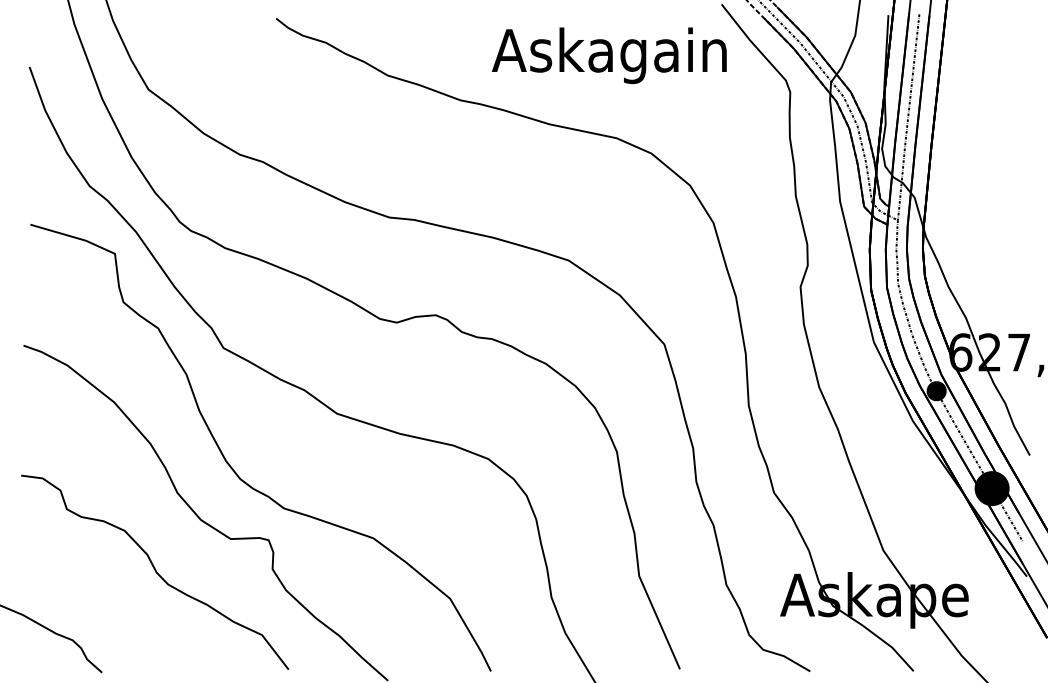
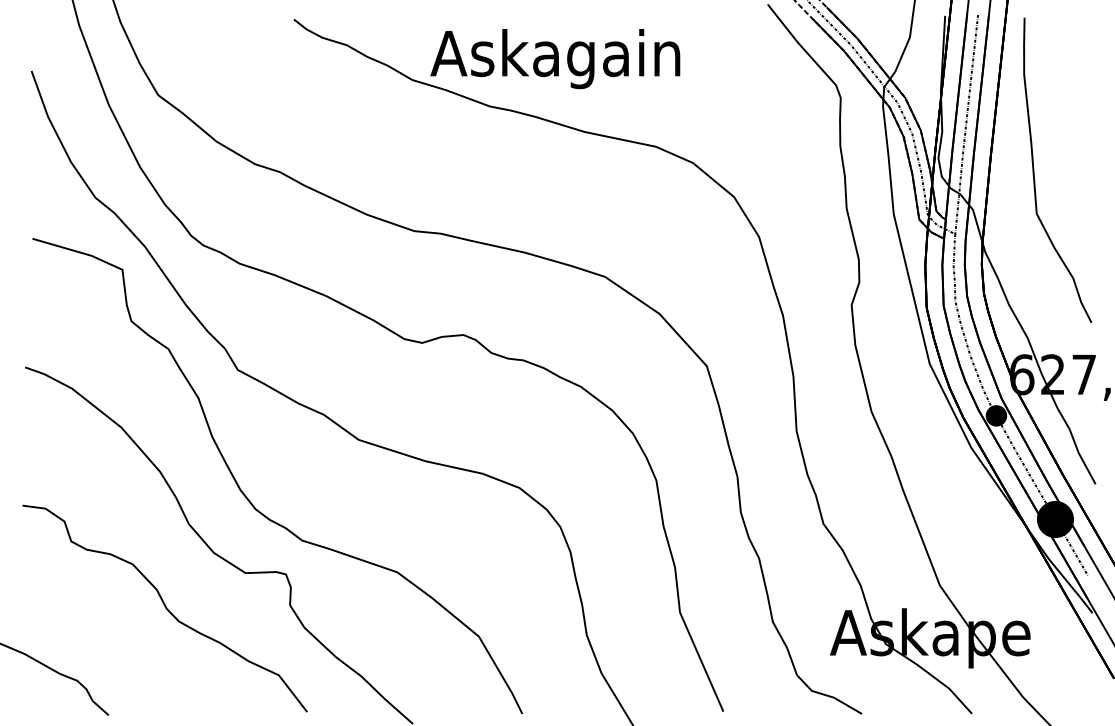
text: (609, 56) -> (555, 59), moved
part: (972, 159) -> (1034, 169), added

